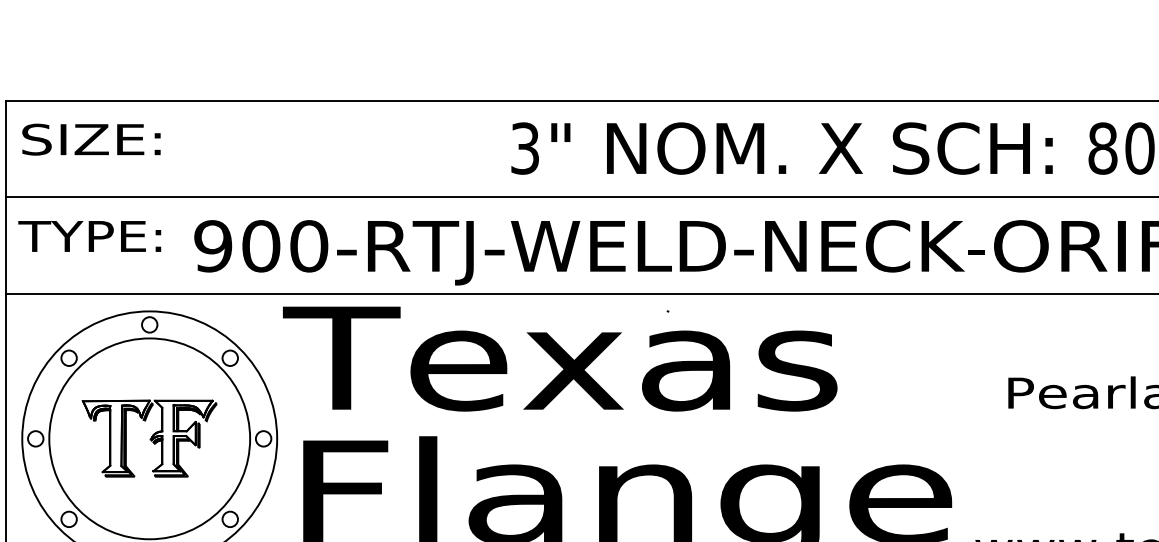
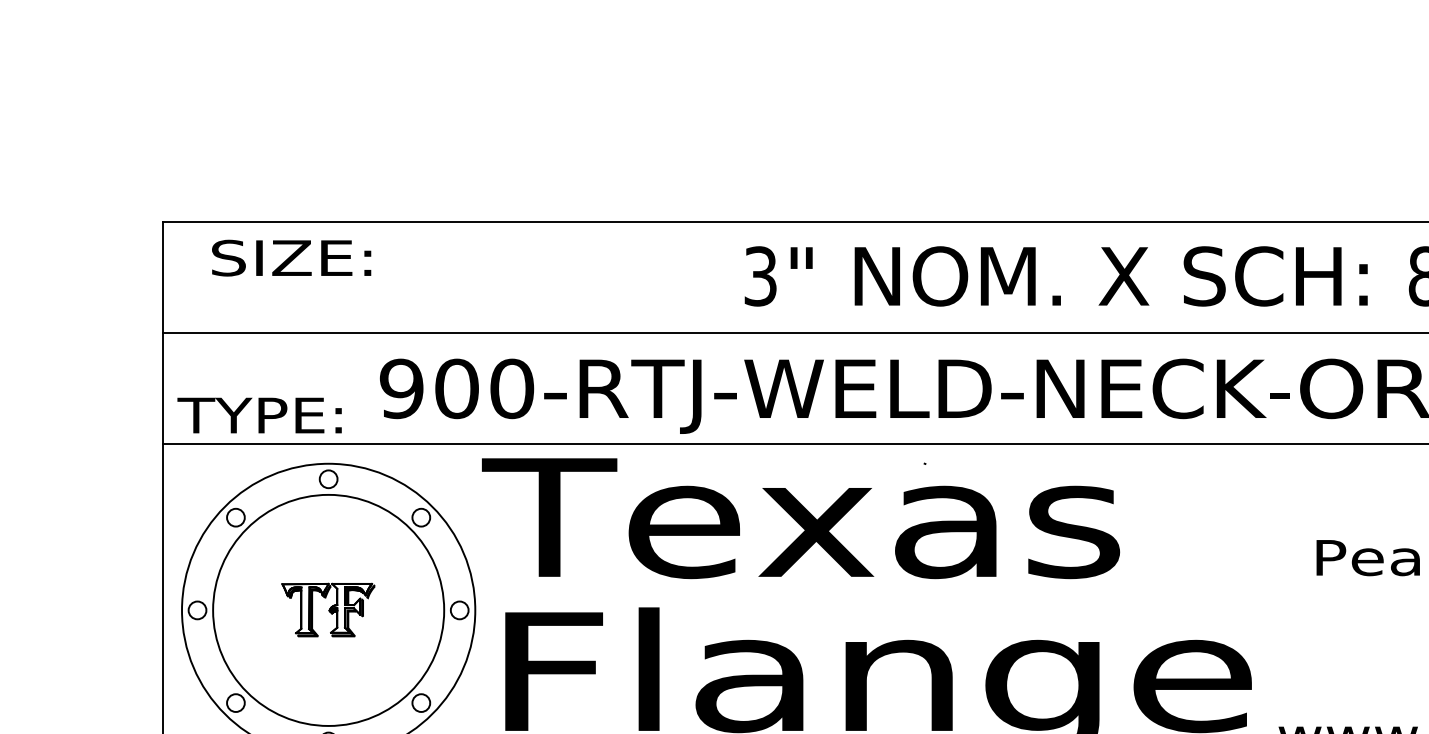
text: (91, 139) -> (291, 257), moved
text: (89, 236) -> (259, 415), moved
part: (149, 438) -> (328, 609), size x0.6

